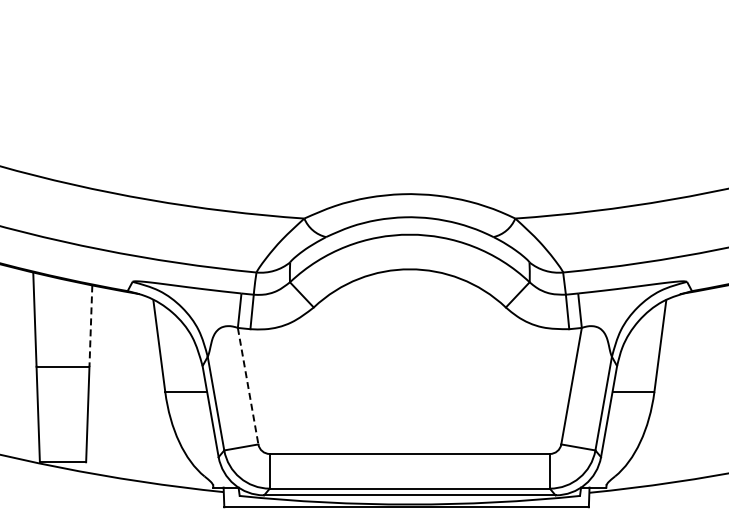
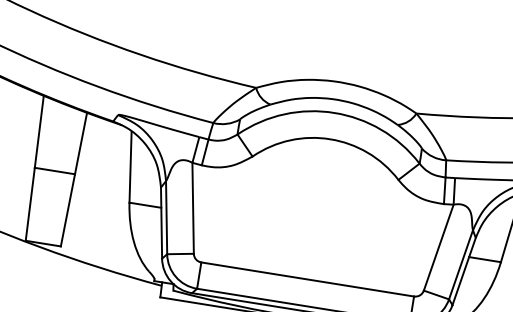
line: (90, 326) -> (80, 143), dashed -> solid
line: (248, 386) -> (193, 208), dashed -> solid

